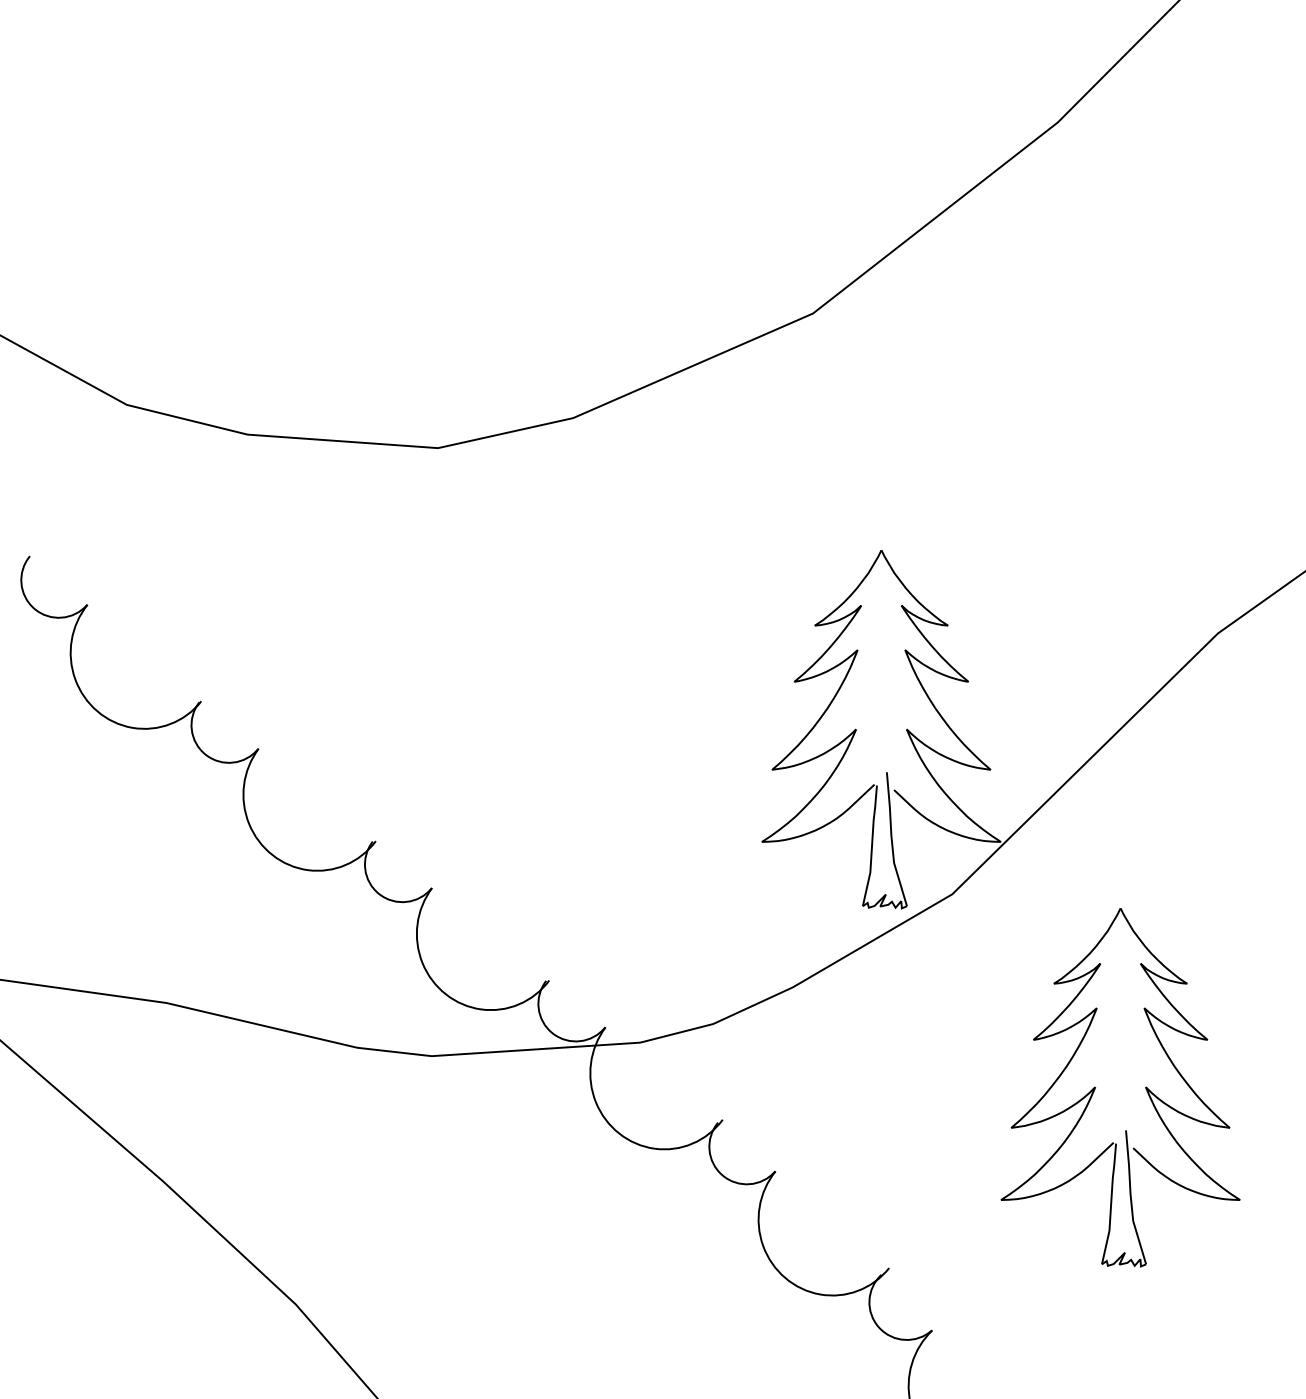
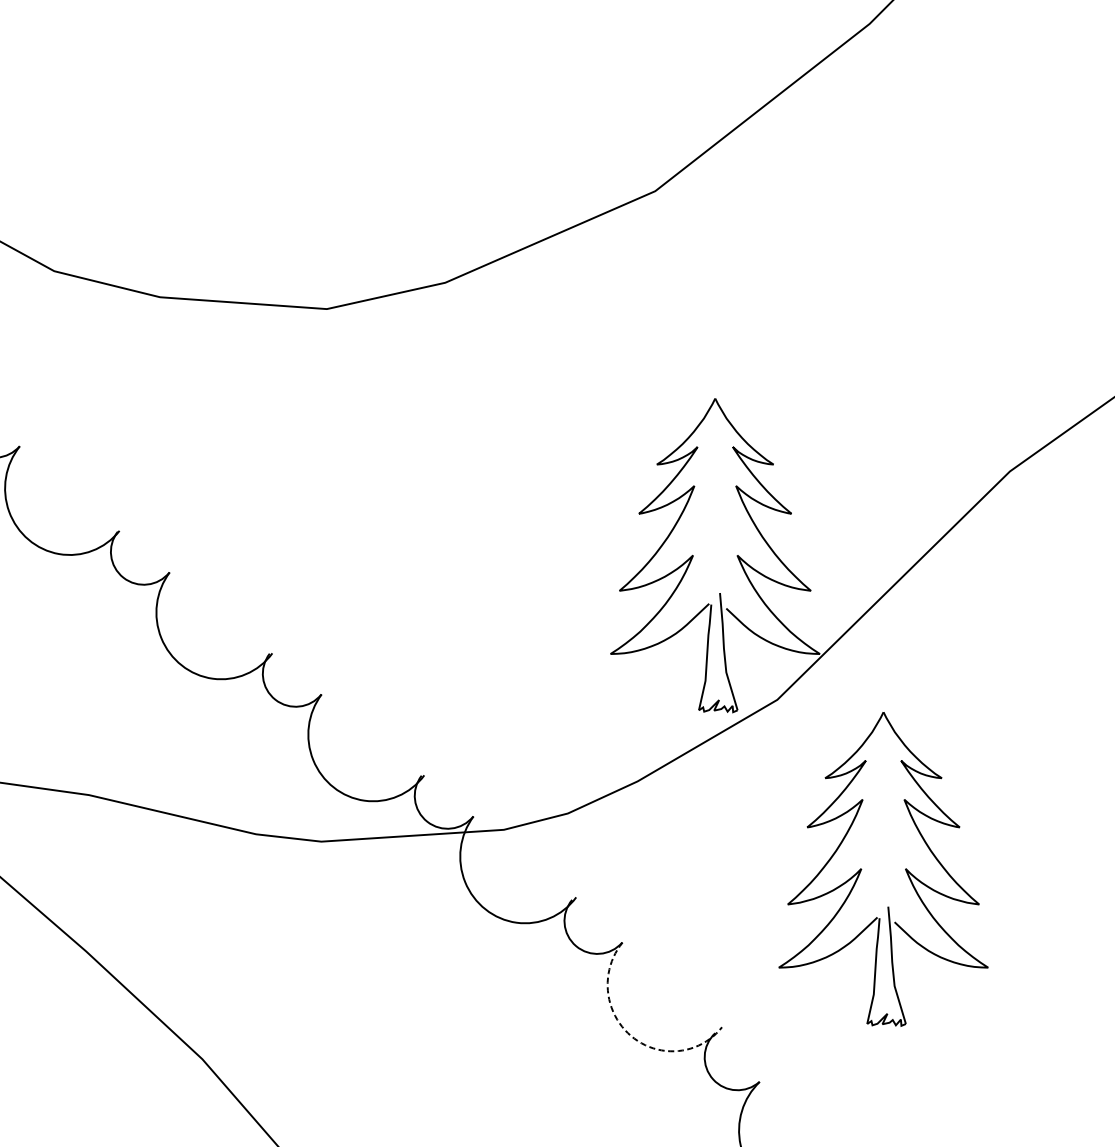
part: (1095, 1087) -> (861, 869), moved
arc: (784, 1277) -> (630, 1035), solid -> dashed

